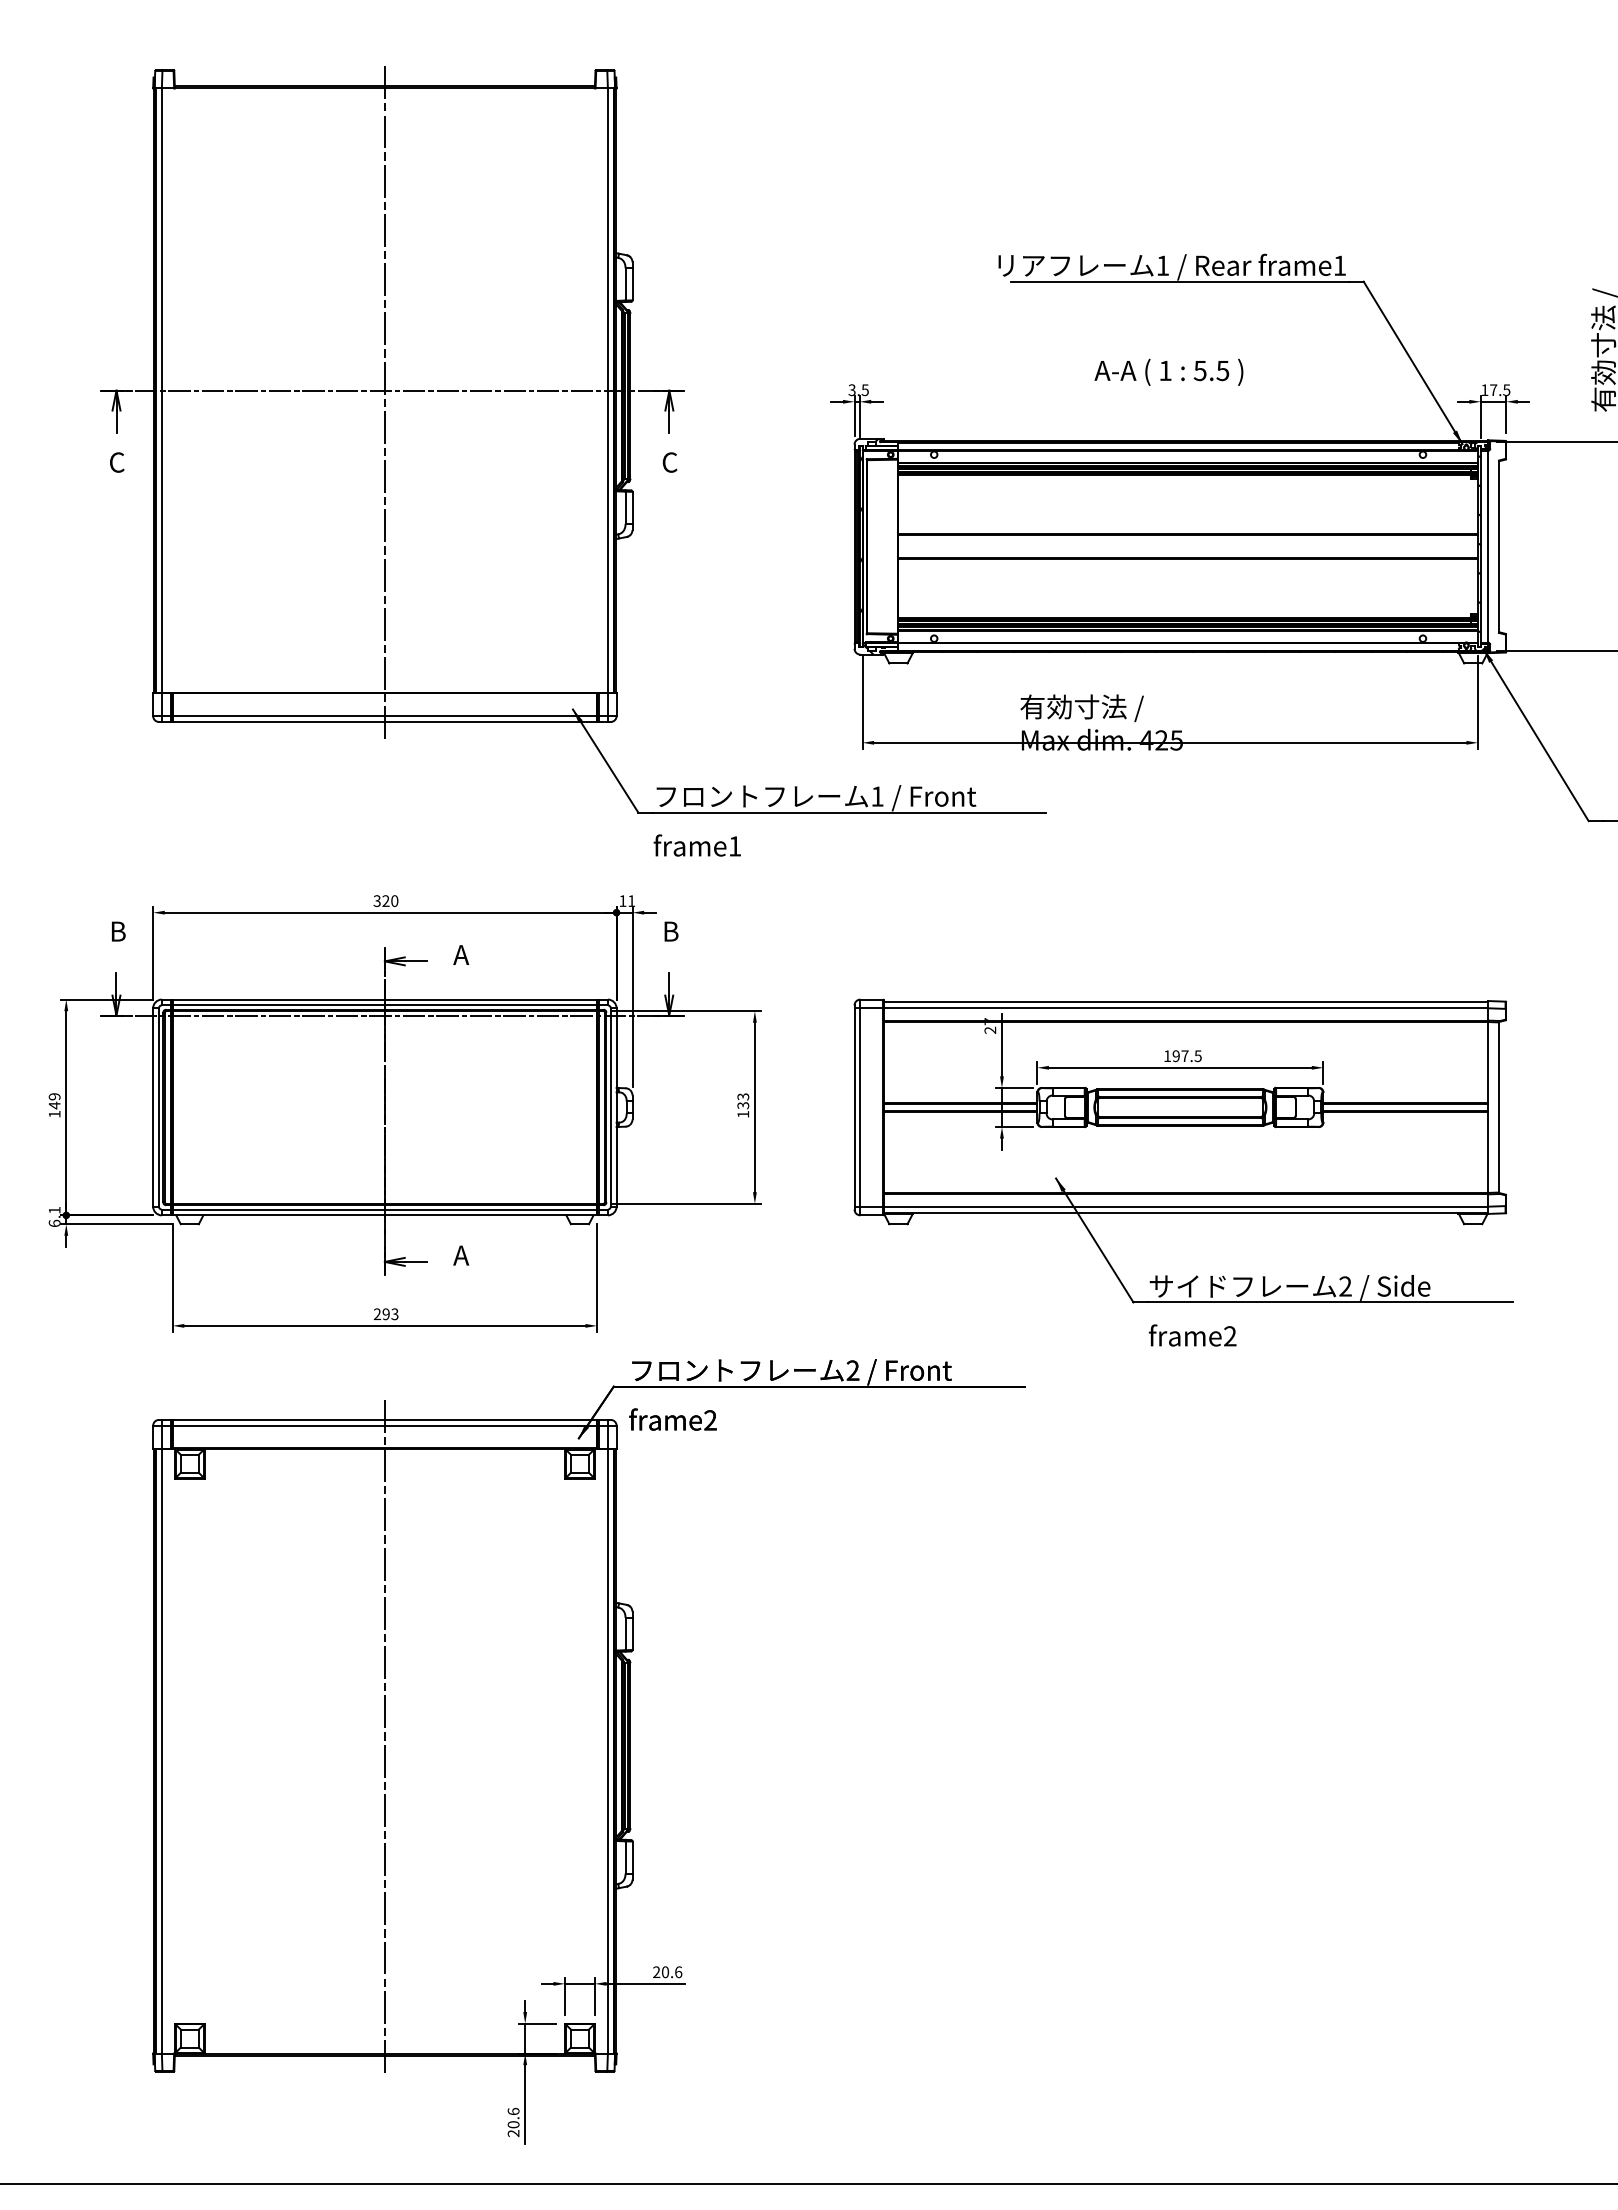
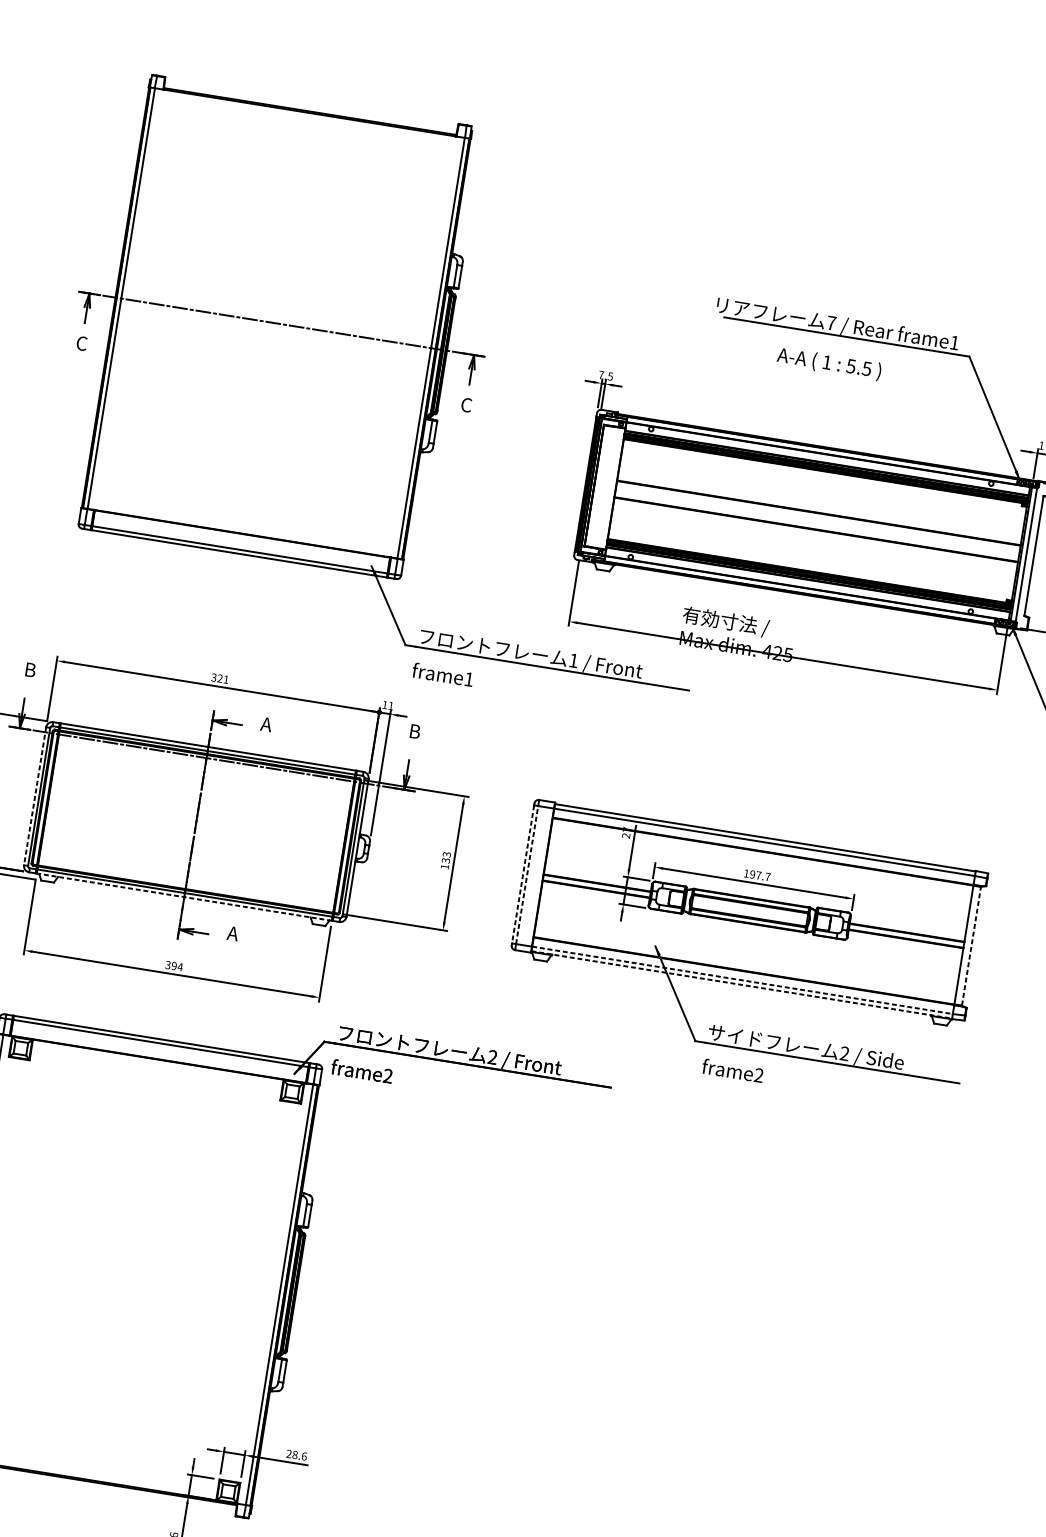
text: (1162, 265) -> (831, 322), 1 -> 7
text: (1168, 371) -> (829, 363), moved
text: (851, 390) -> (600, 375), 3.5 -> 7.5
line: (384, 403) -> (274, 332), removed
text: (394, 900) -> (226, 679), 320 -> 321
text: (1197, 1056) -> (767, 877), 197.5 -> 197.7
line: (860, 1106) -> (527, 874), solid -> dashed
line: (1499, 1106) -> (971, 945), solid -> dashed
line: (153, 1107) -> (35, 796), solid -> dashed
line: (854, 1107) -> (523, 874), solid -> dashed
line: (1186, 1206) -> (743, 980), solid -> dashed
line: (1186, 1213) -> (742, 985), solid -> dashed
line: (384, 1215) -> (184, 897), solid -> dashed
text: (385, 1314) -> (173, 966), 293 -> 394
line: (384, 1737) -> (125, 1260), removed
text: (665, 1972) -> (295, 1455), 20.6 -> 28.6

